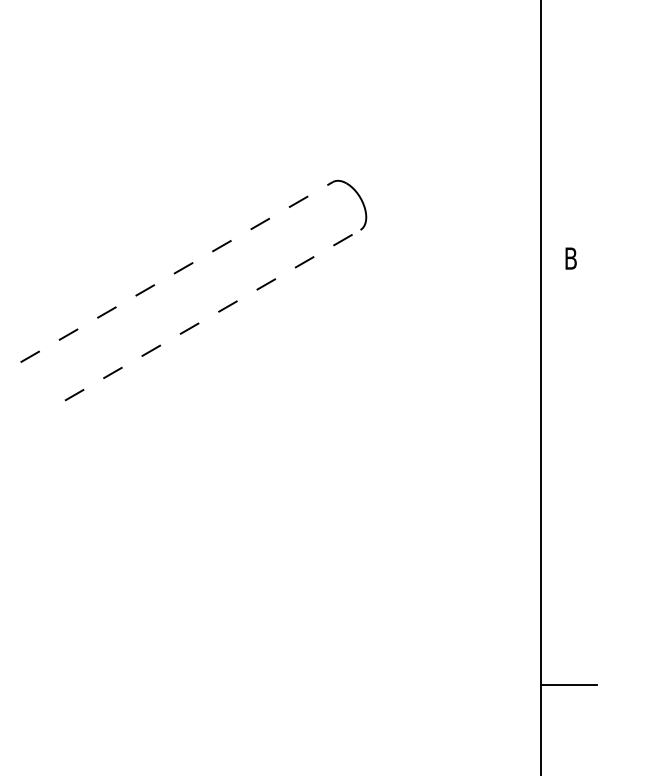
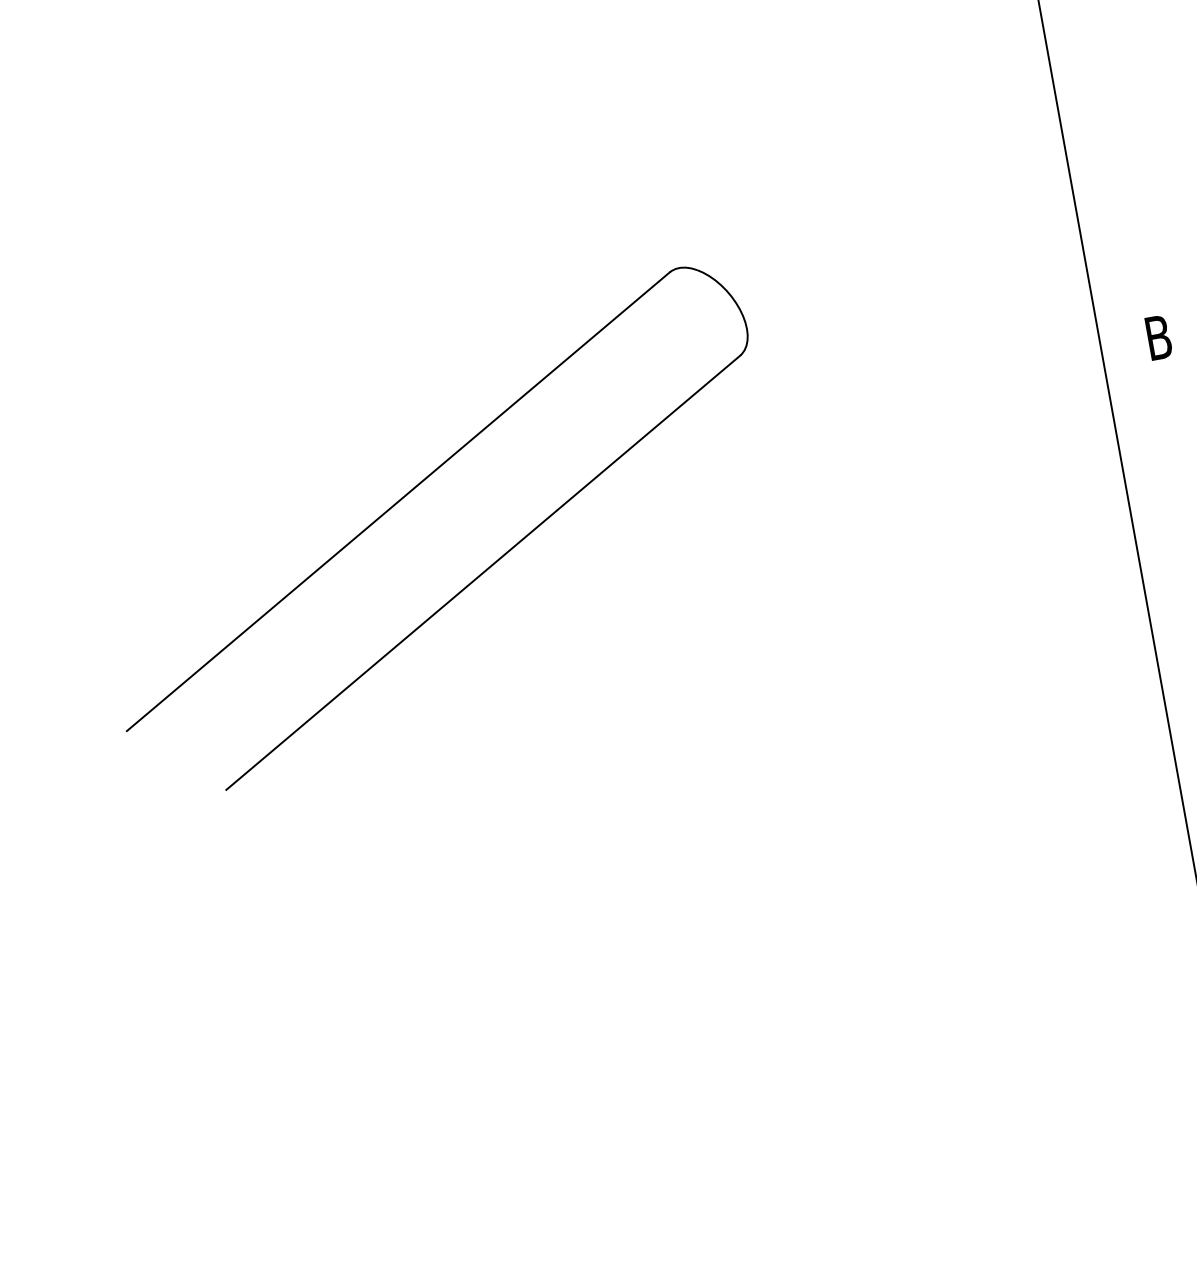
line: (177, 271) -> (399, 500), dashed -> solid
line: (212, 315) -> (482, 573), dashed -> solid

